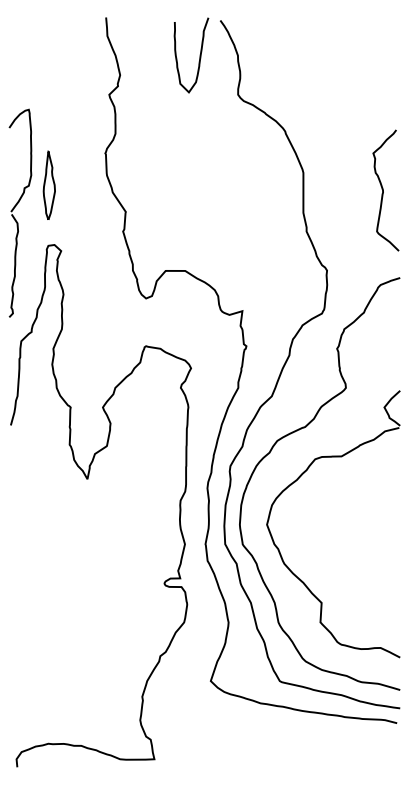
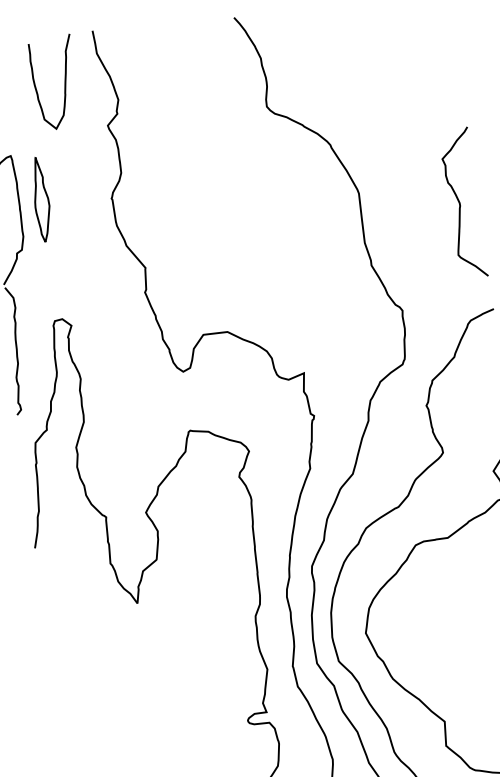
curve: (199, 55) -> (64, 81), moved
part: (48, 184) -> (40, 198), moved

